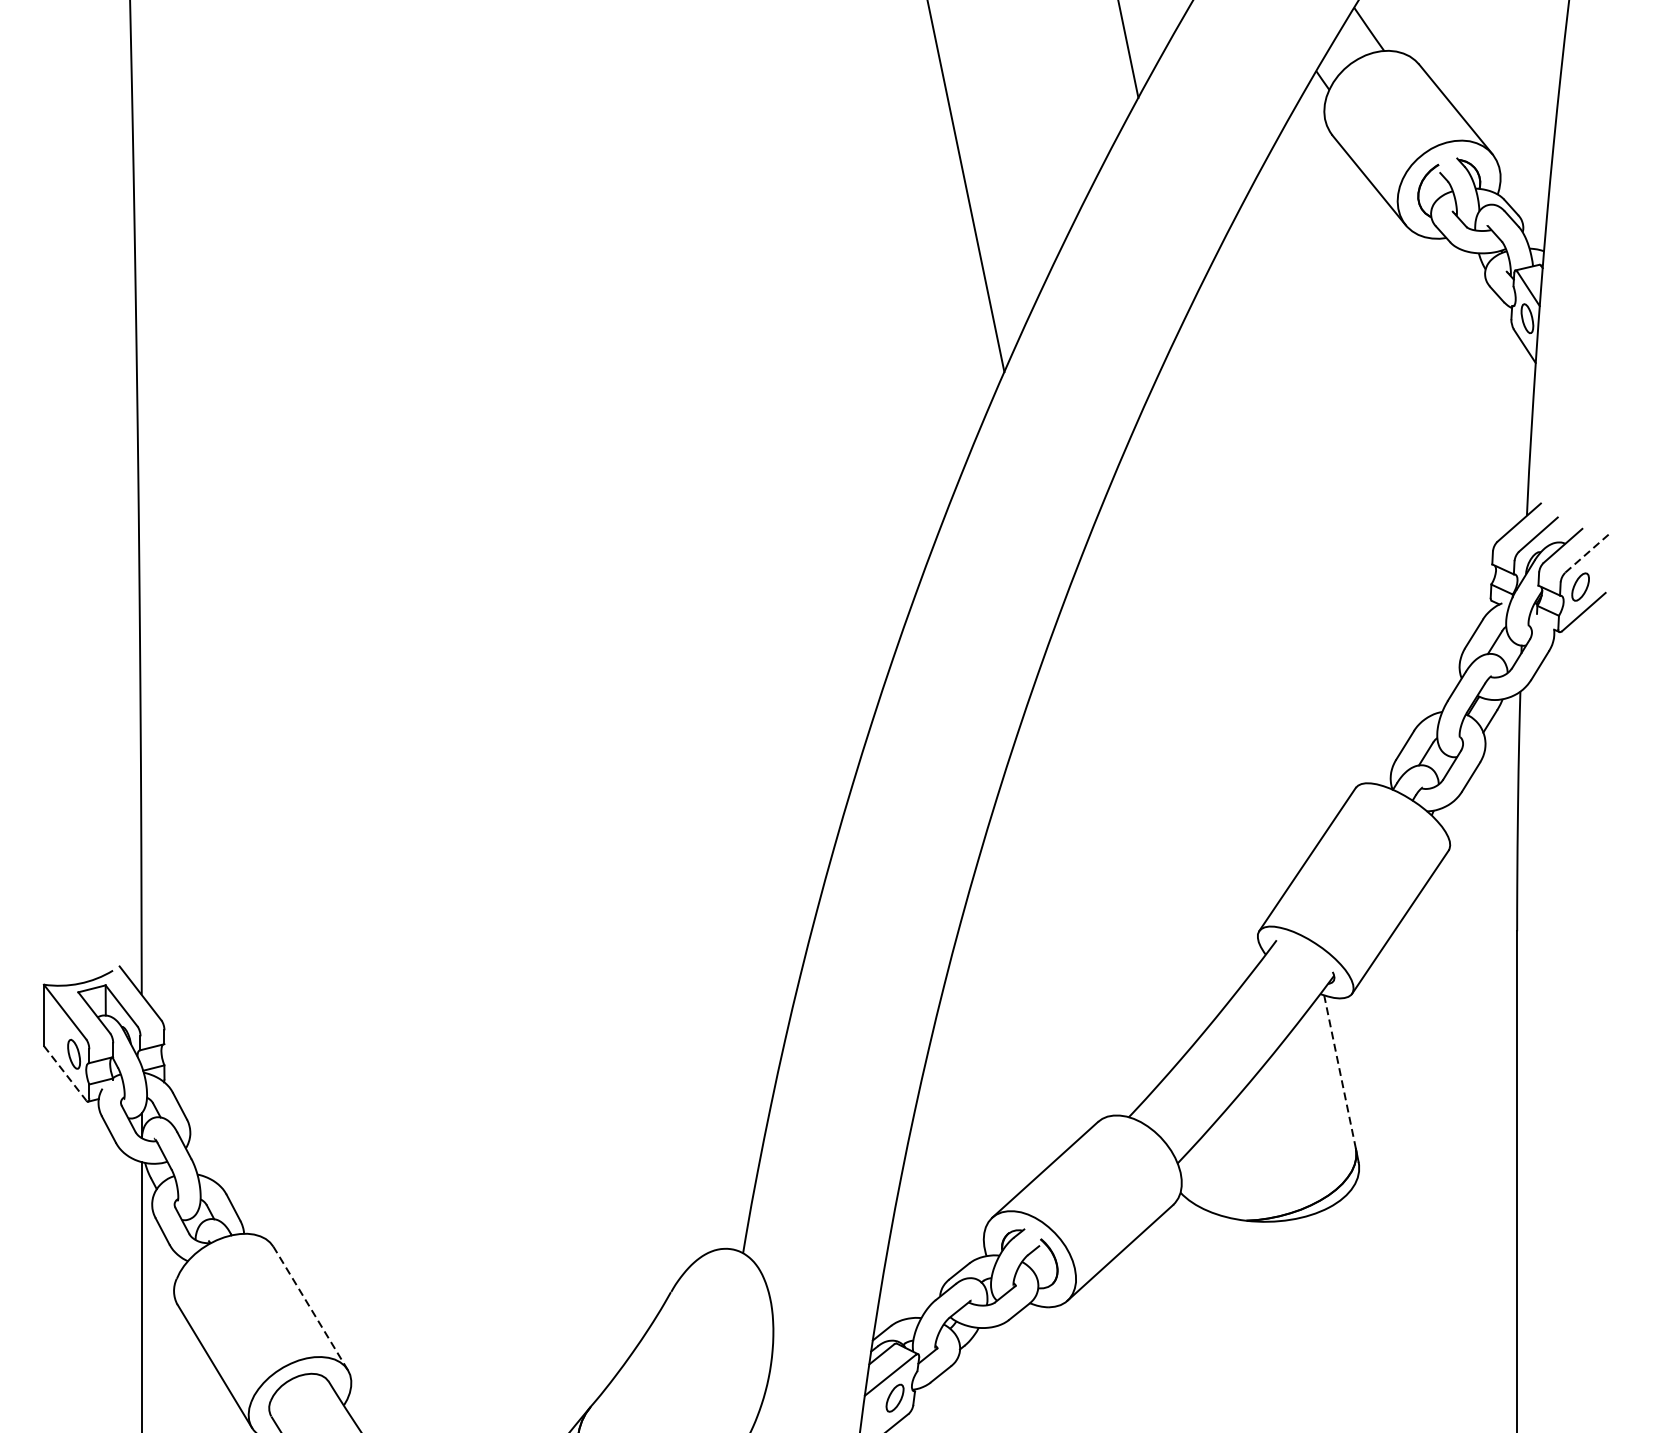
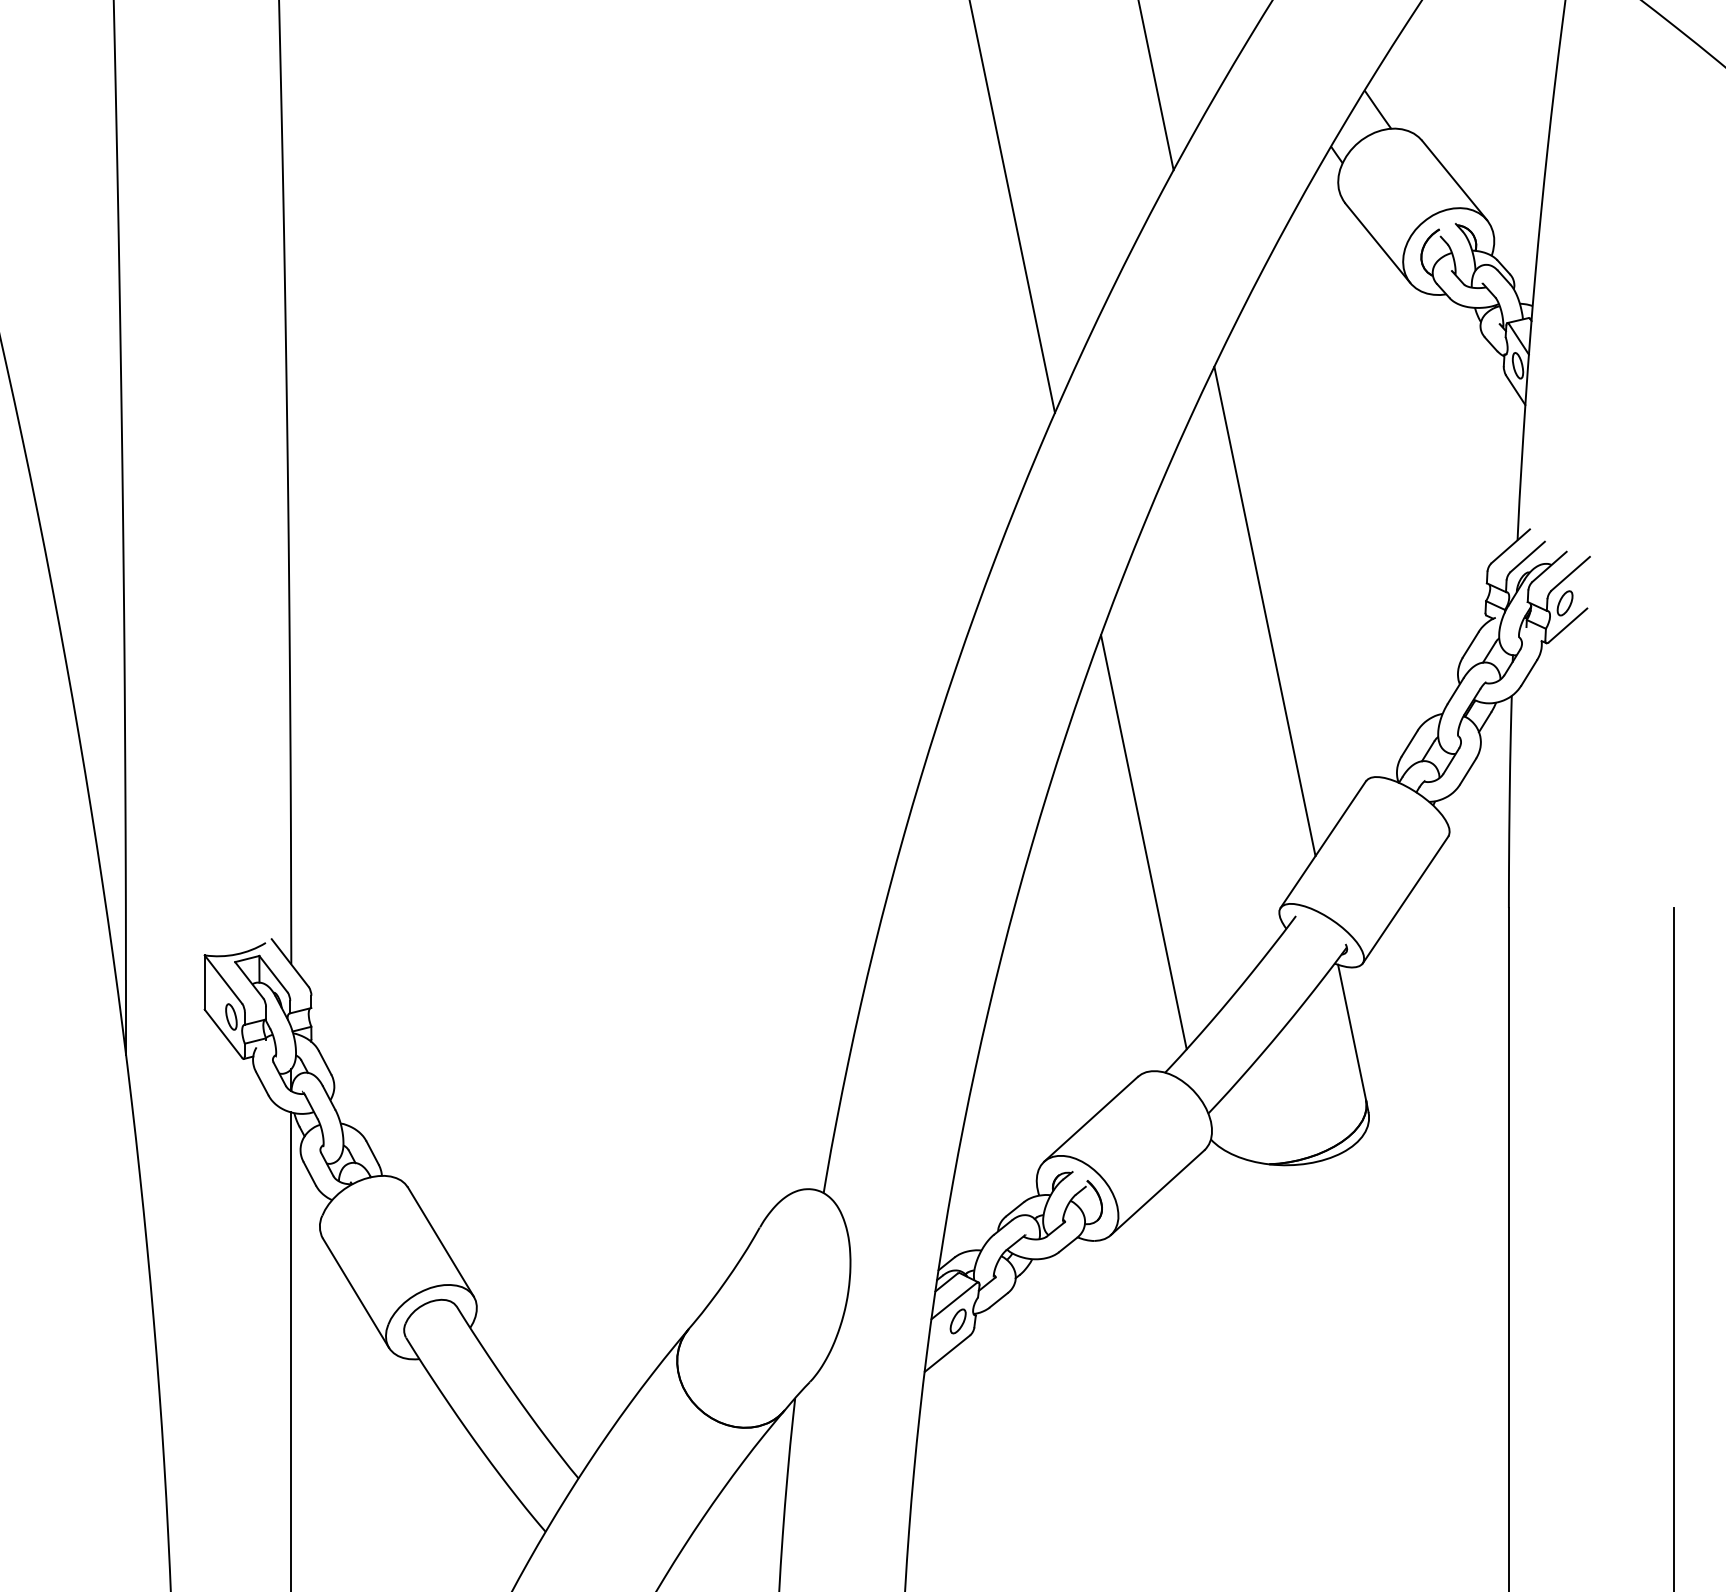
line: (1586, 553) -> (1570, 573), dashed -> solid
line: (1241, 596) -> (1264, 611), added
line: (1104, 857) -> (1143, 842), added
line: (1340, 1071) -> (1352, 1032), dashed -> solid
line: (65, 1072) -> (223, 1033), dashed -> solid
line: (310, 1309) -> (440, 1242), dashed -> solid

